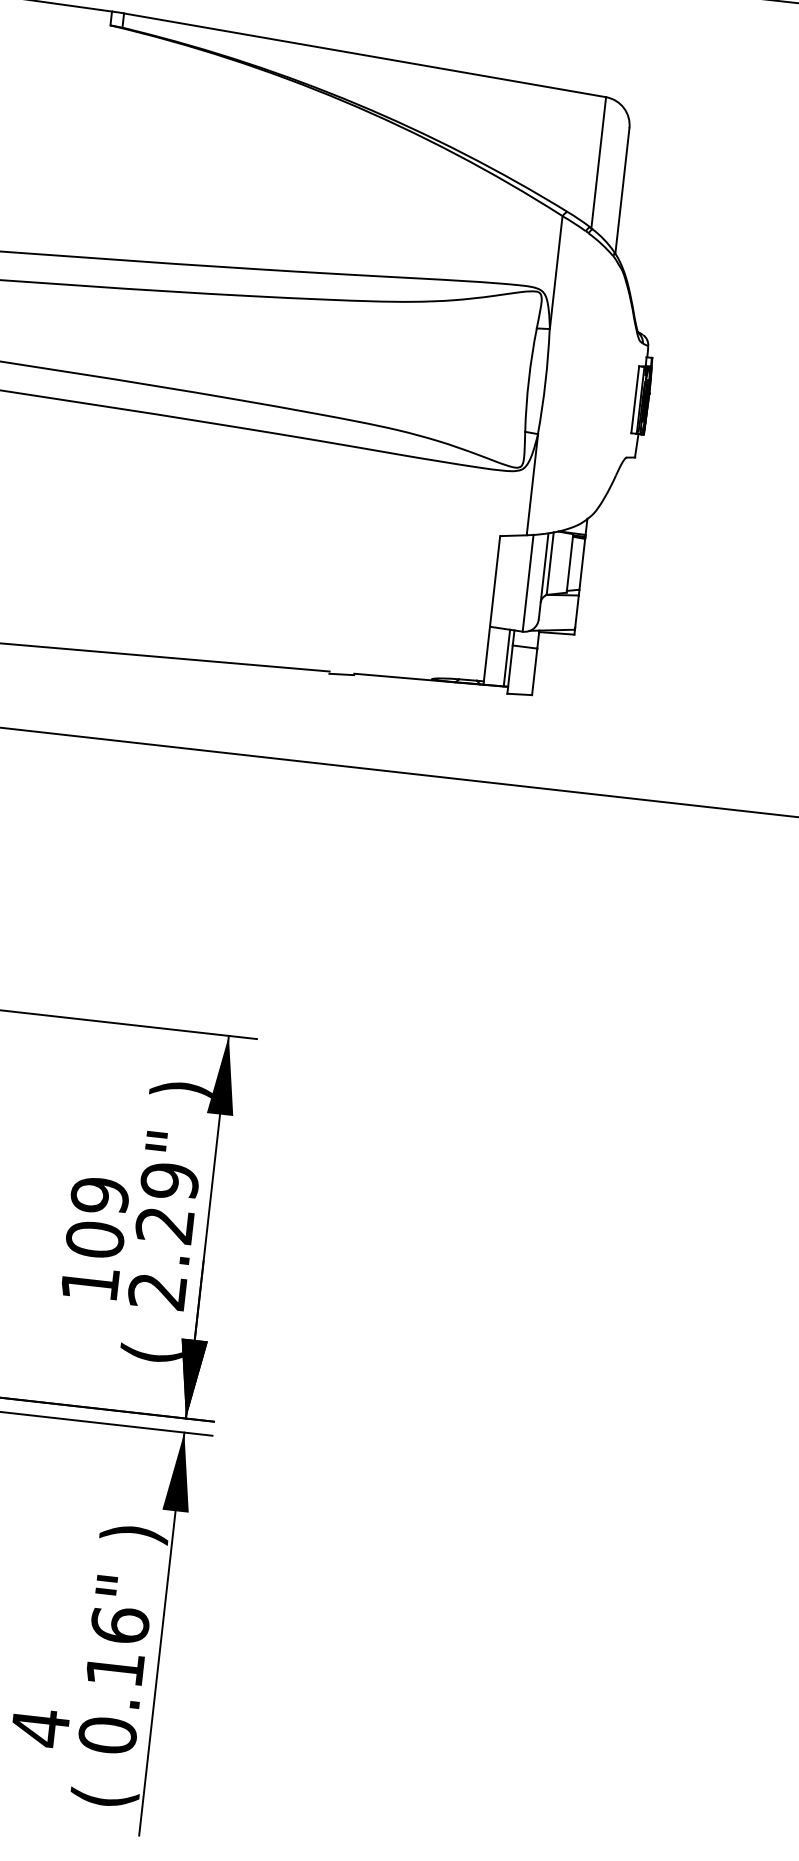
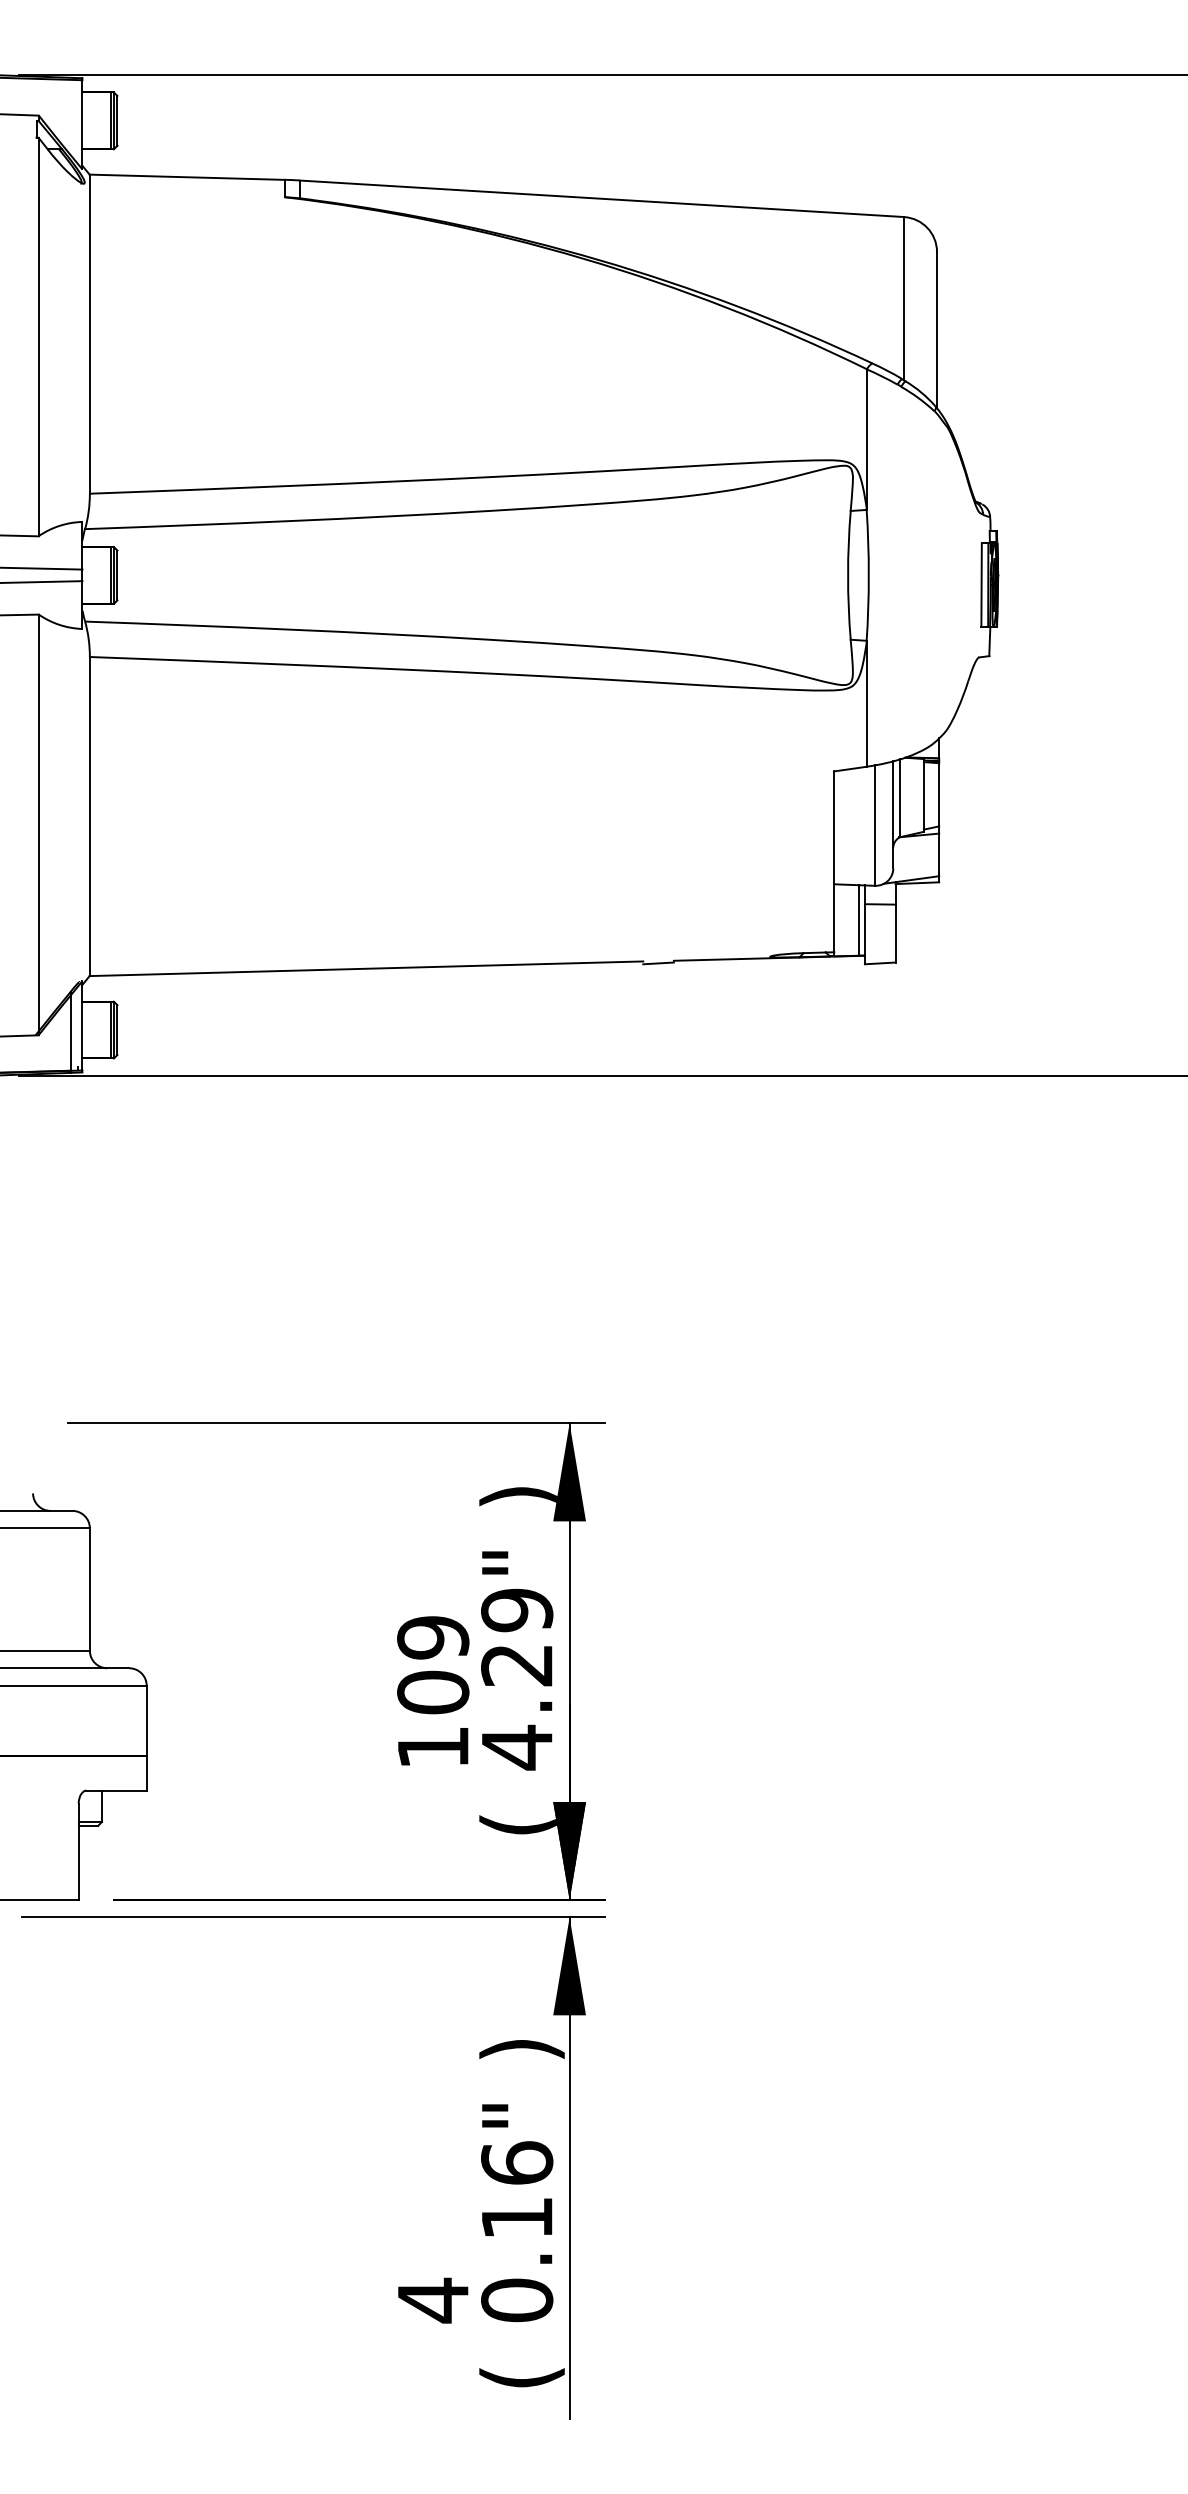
text: (157, 1291) -> (516, 1747), 2.29" -> 4.29"

